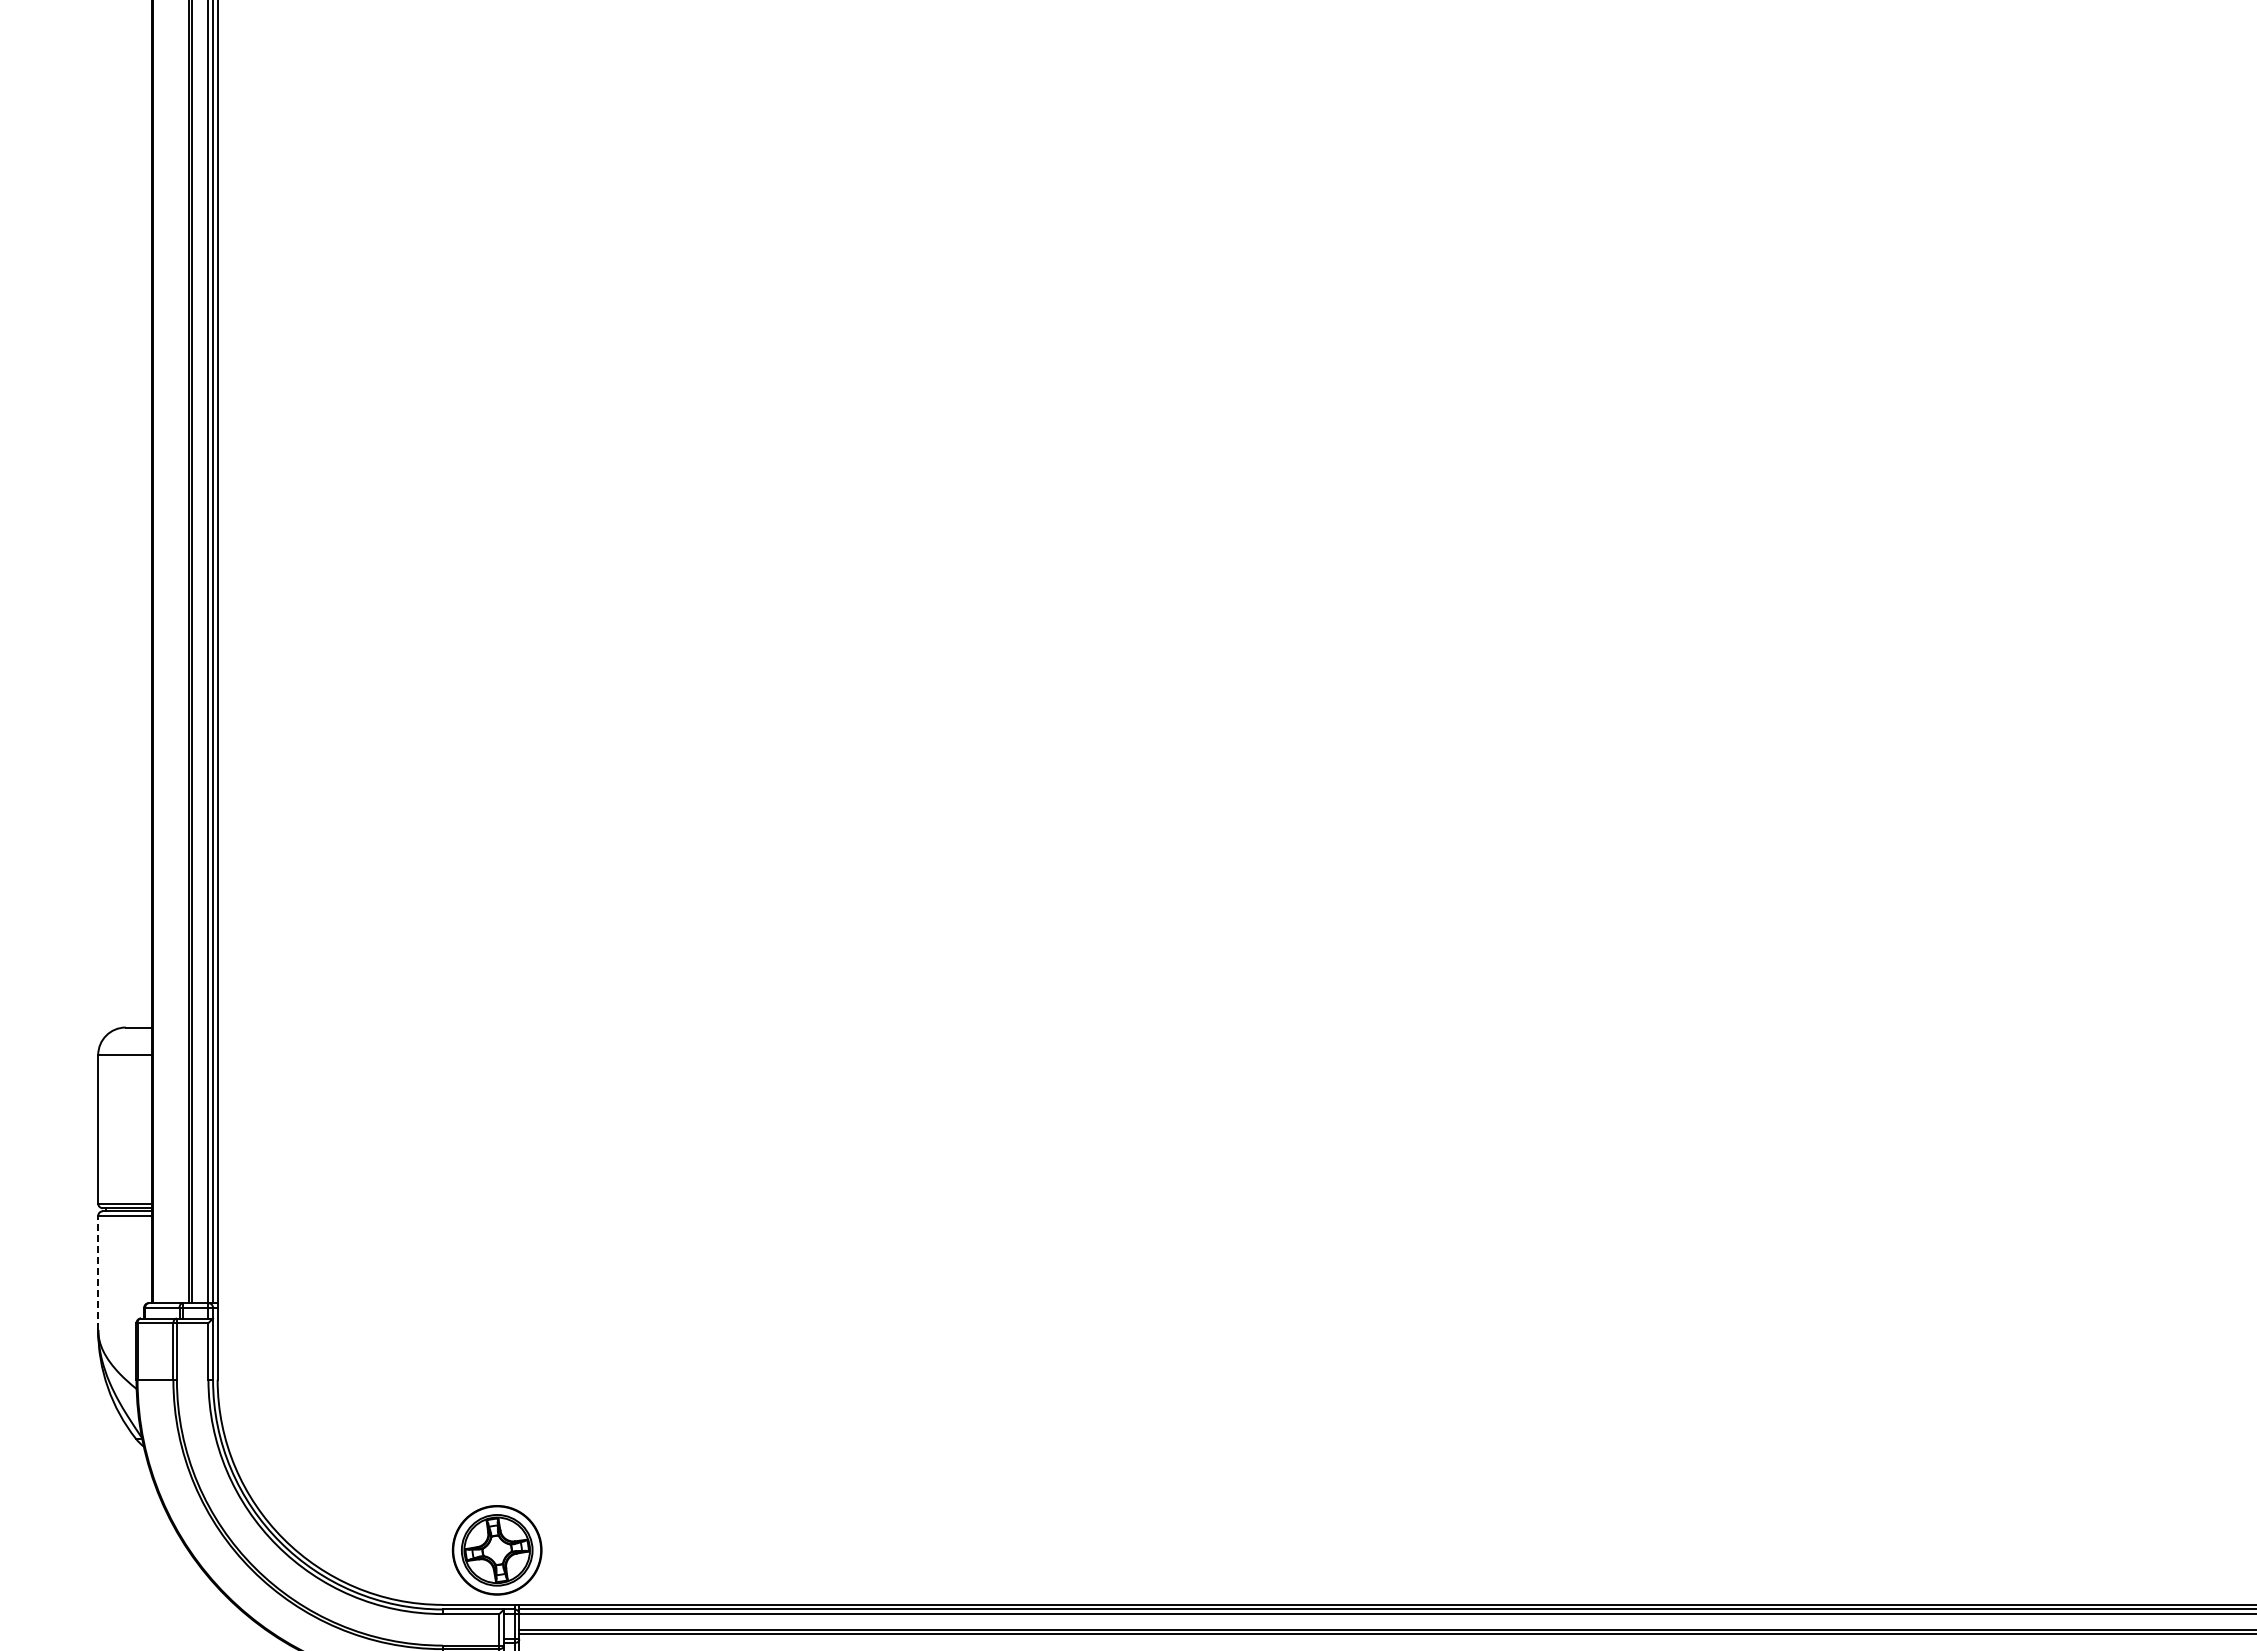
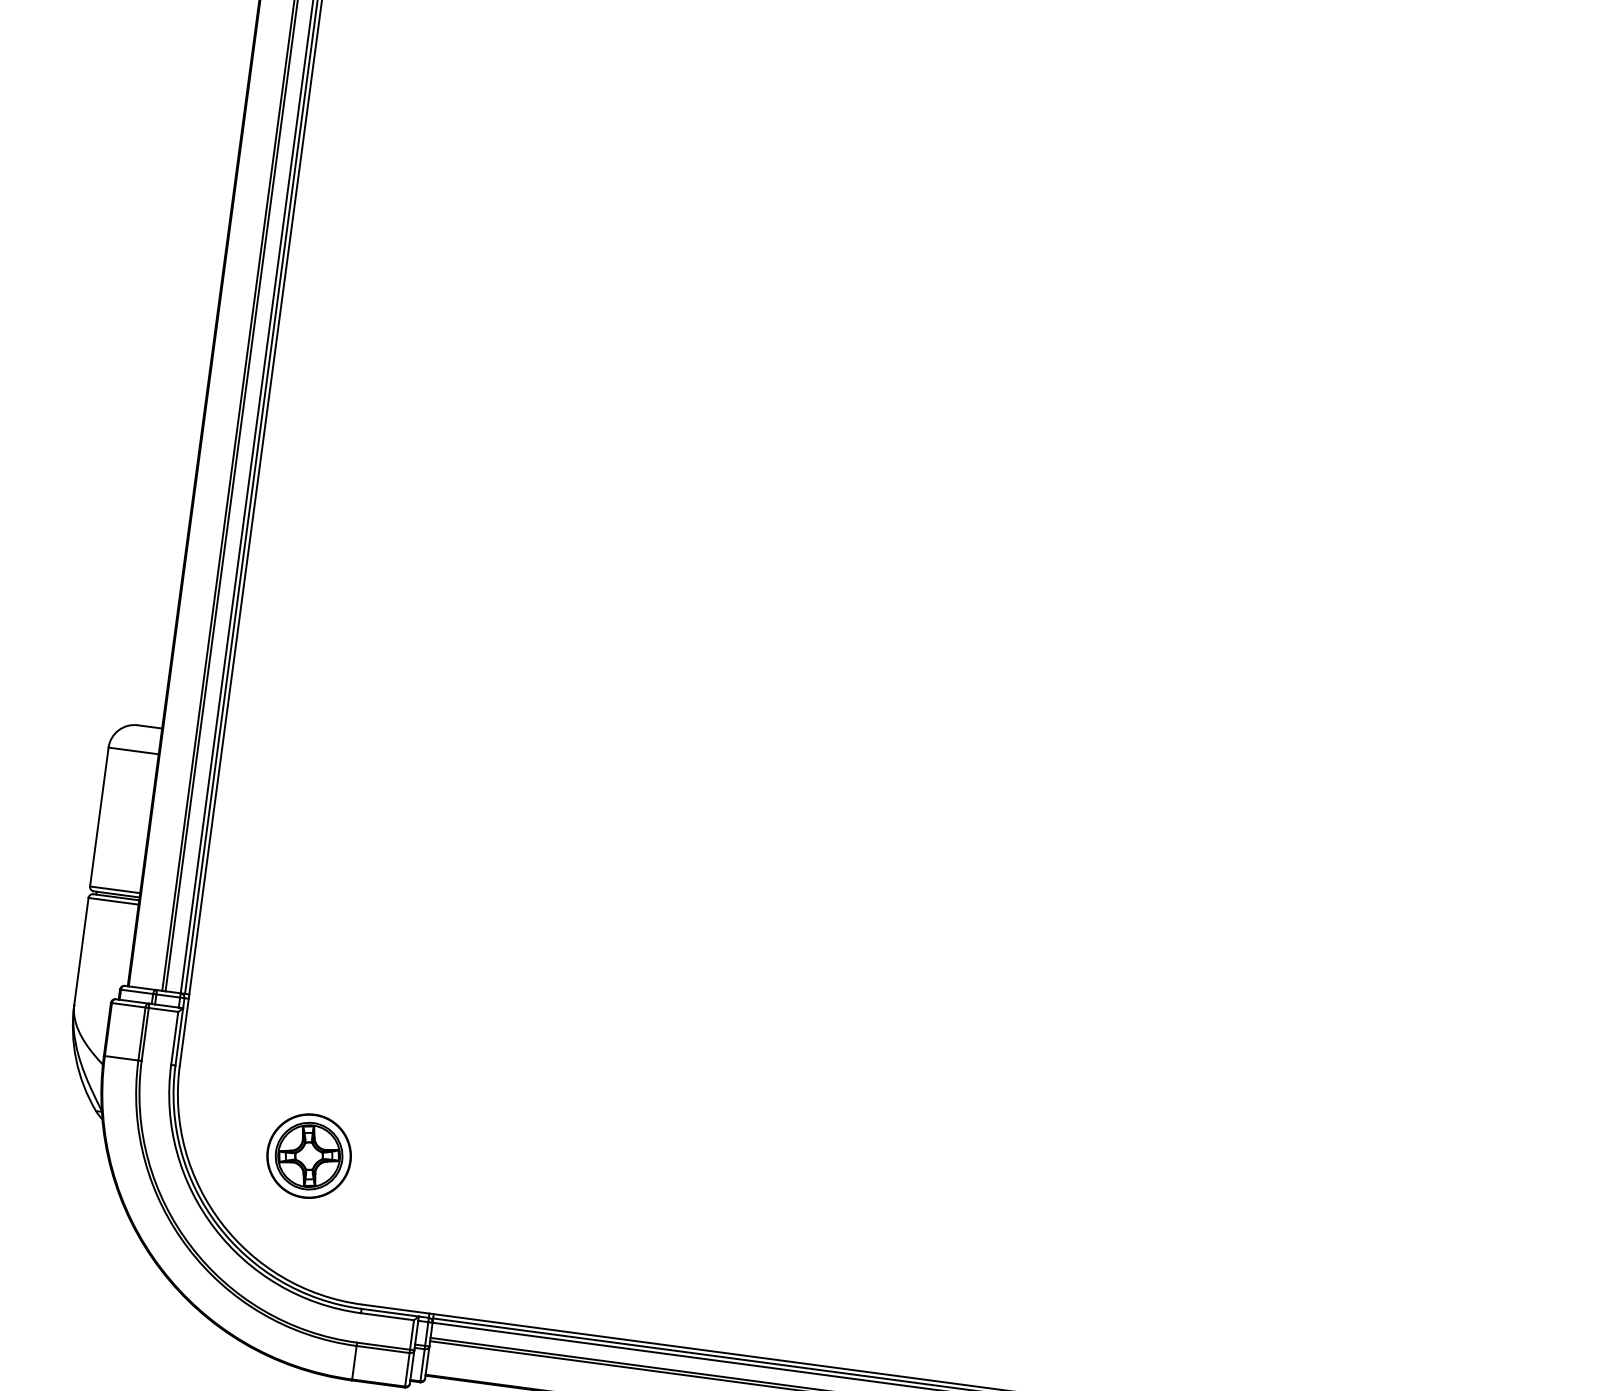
line: (98, 1272) -> (81, 950), dashed -> solid
part: (496, 1550) -> (308, 1156), moved

